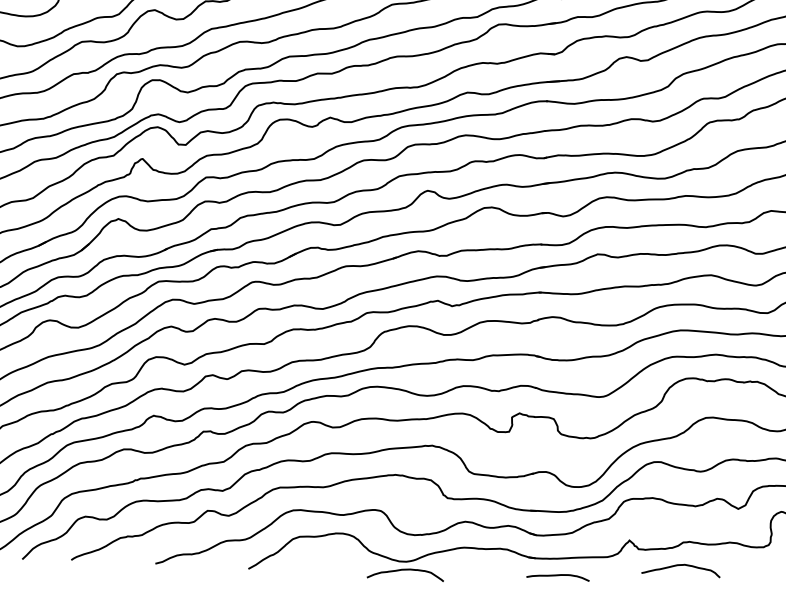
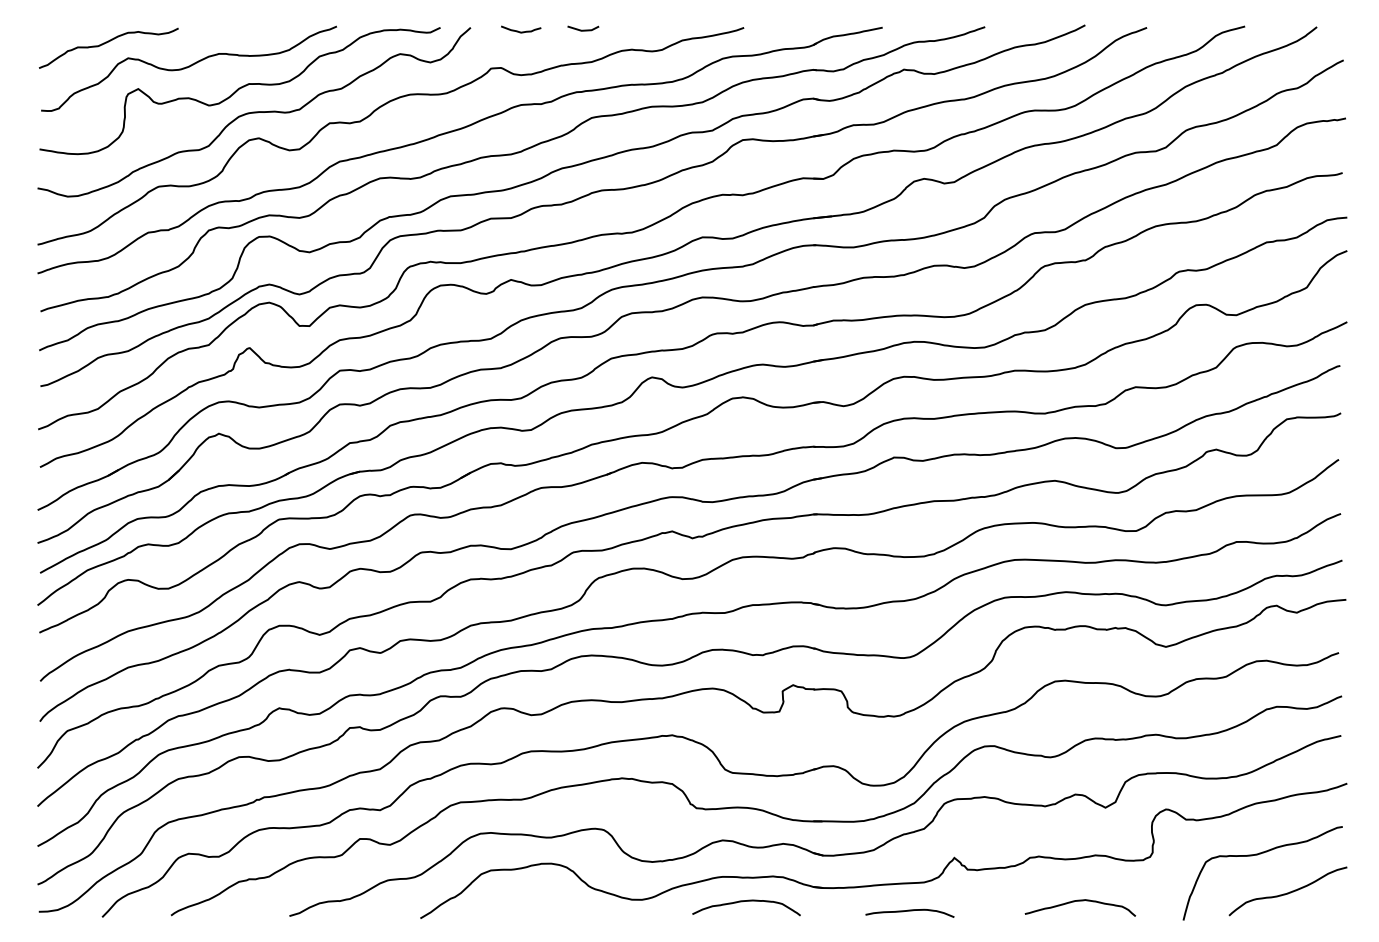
curve: (681, 565) -> (1080, 901), moved
curve: (405, 570) -> (746, 901), moved
curve: (557, 575) -> (909, 911), moved

